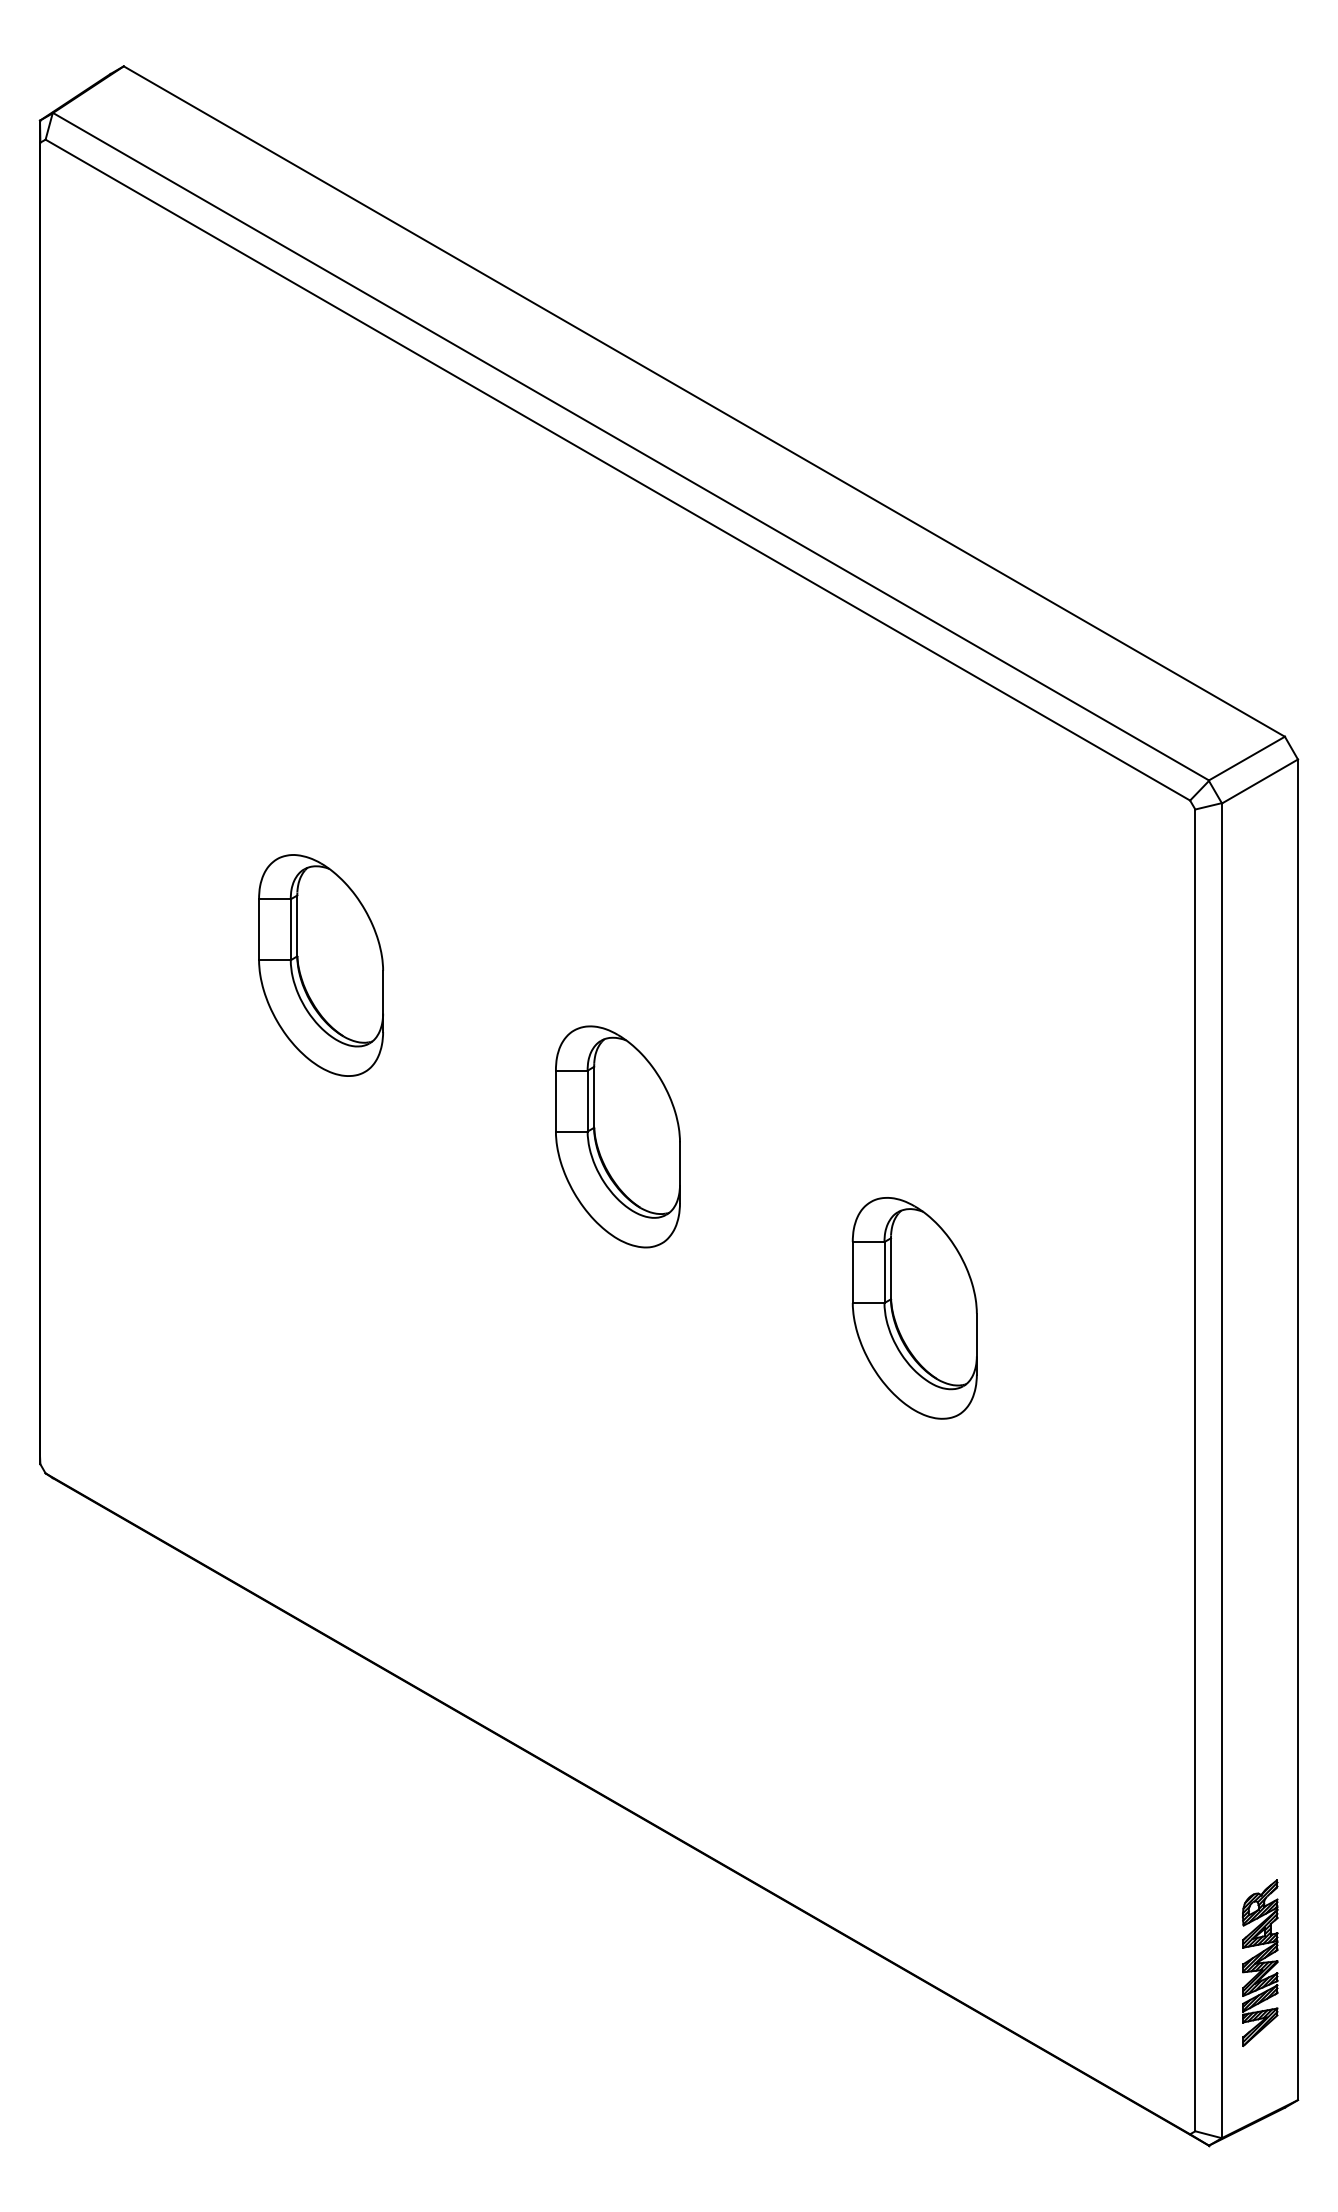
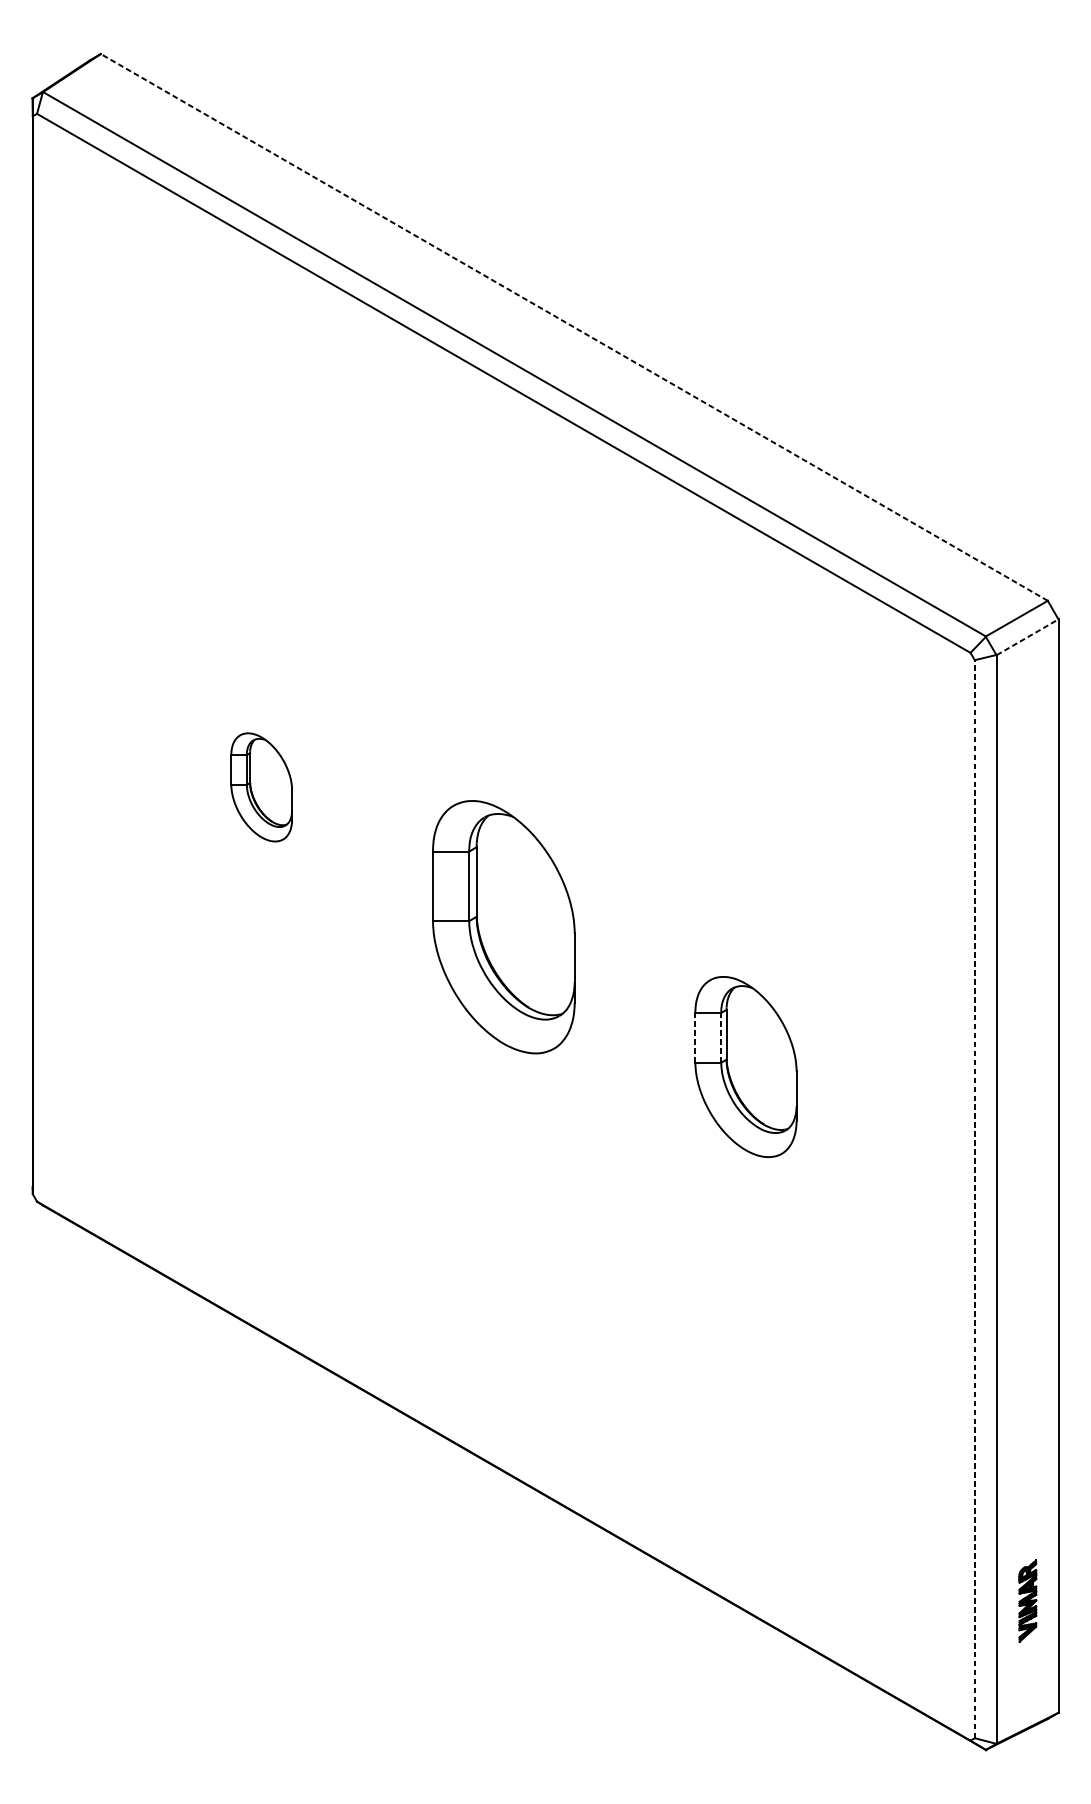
line: (703, 401) -> (573, 327), solid -> dashed
line: (1260, 781) -> (1027, 637), solid -> dashed
part: (320, 965) -> (261, 787), size x0.6
part: (617, 1136) -> (503, 926), size x1.4
line: (852, 1272) -> (695, 1037), solid -> dashed
line: (884, 1272) -> (721, 1037), solid -> dashed
line: (1195, 1470) -> (974, 1199), solid -> dashed
part: (1260, 1963) -> (1027, 1601), size x0.6

